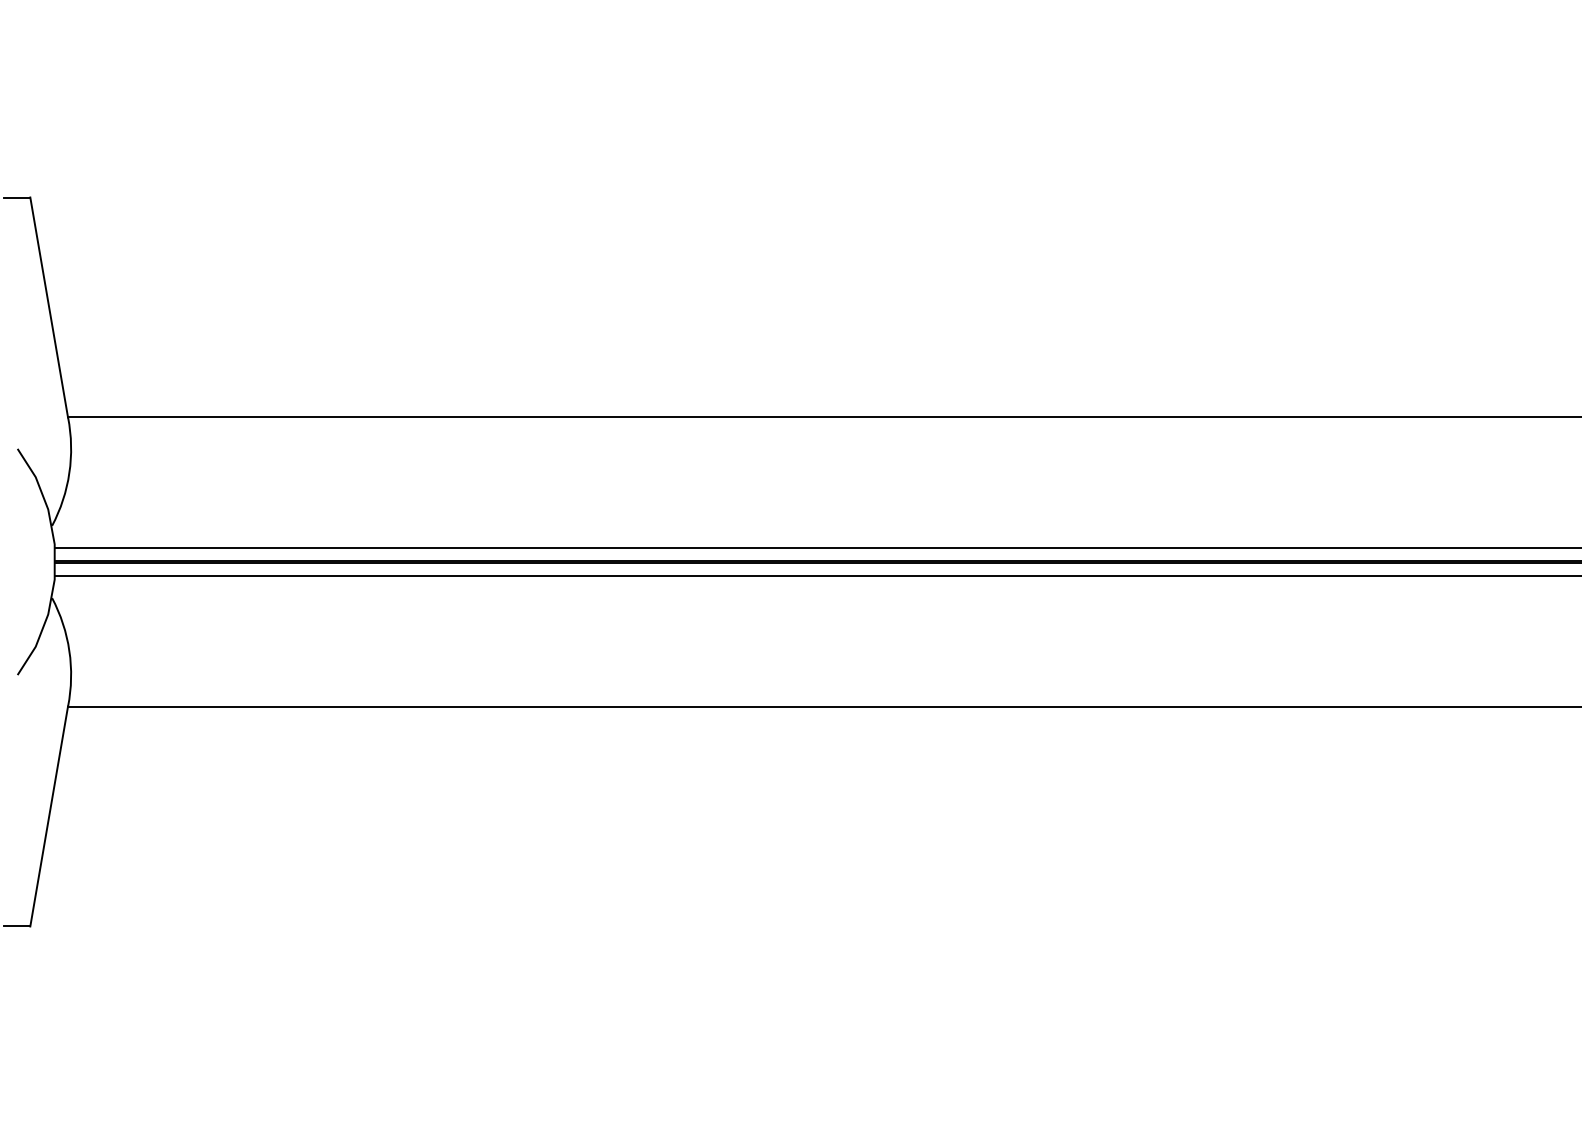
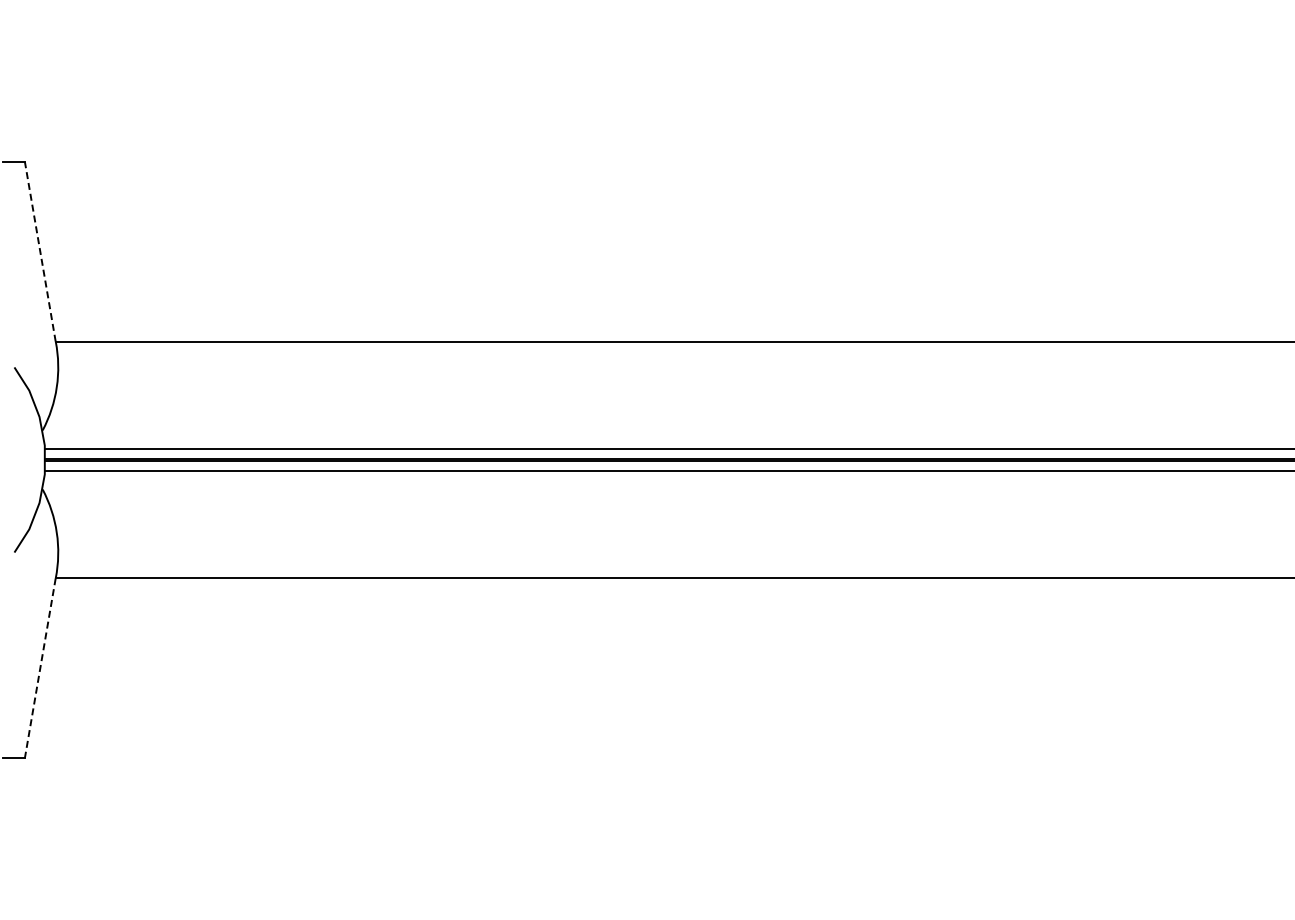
line: (49, 307) -> (40, 251), solid -> dashed
line: (49, 816) -> (40, 668), solid -> dashed

